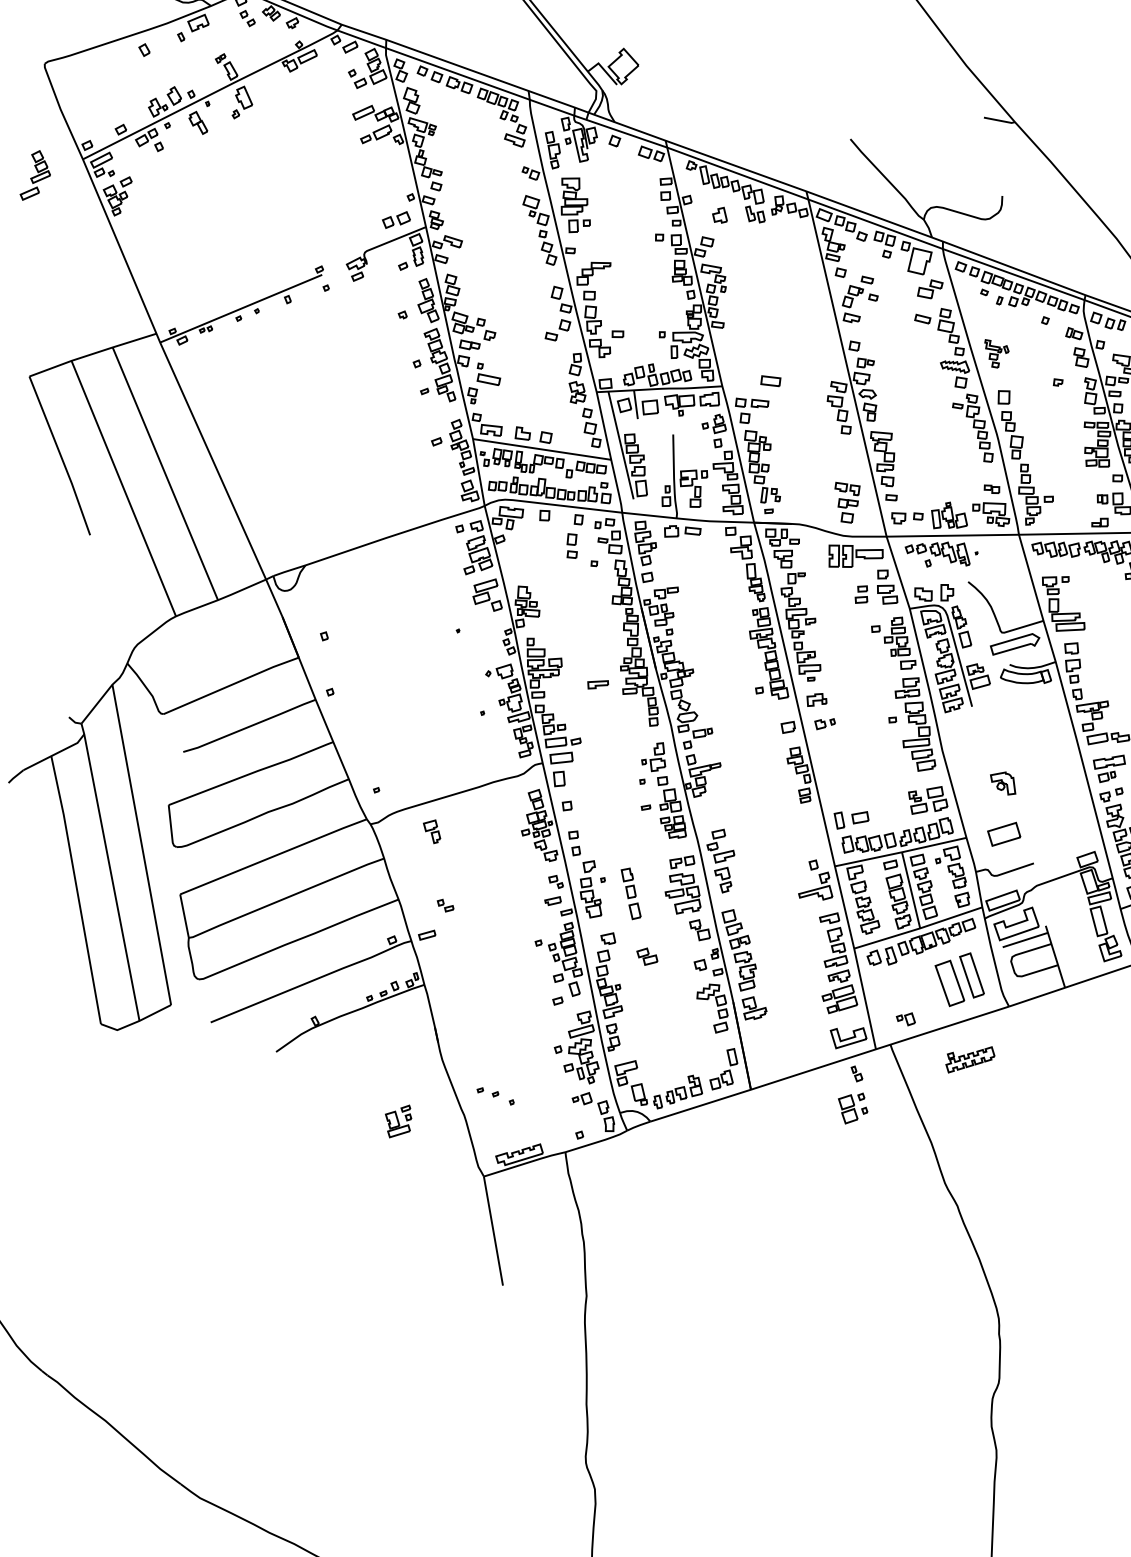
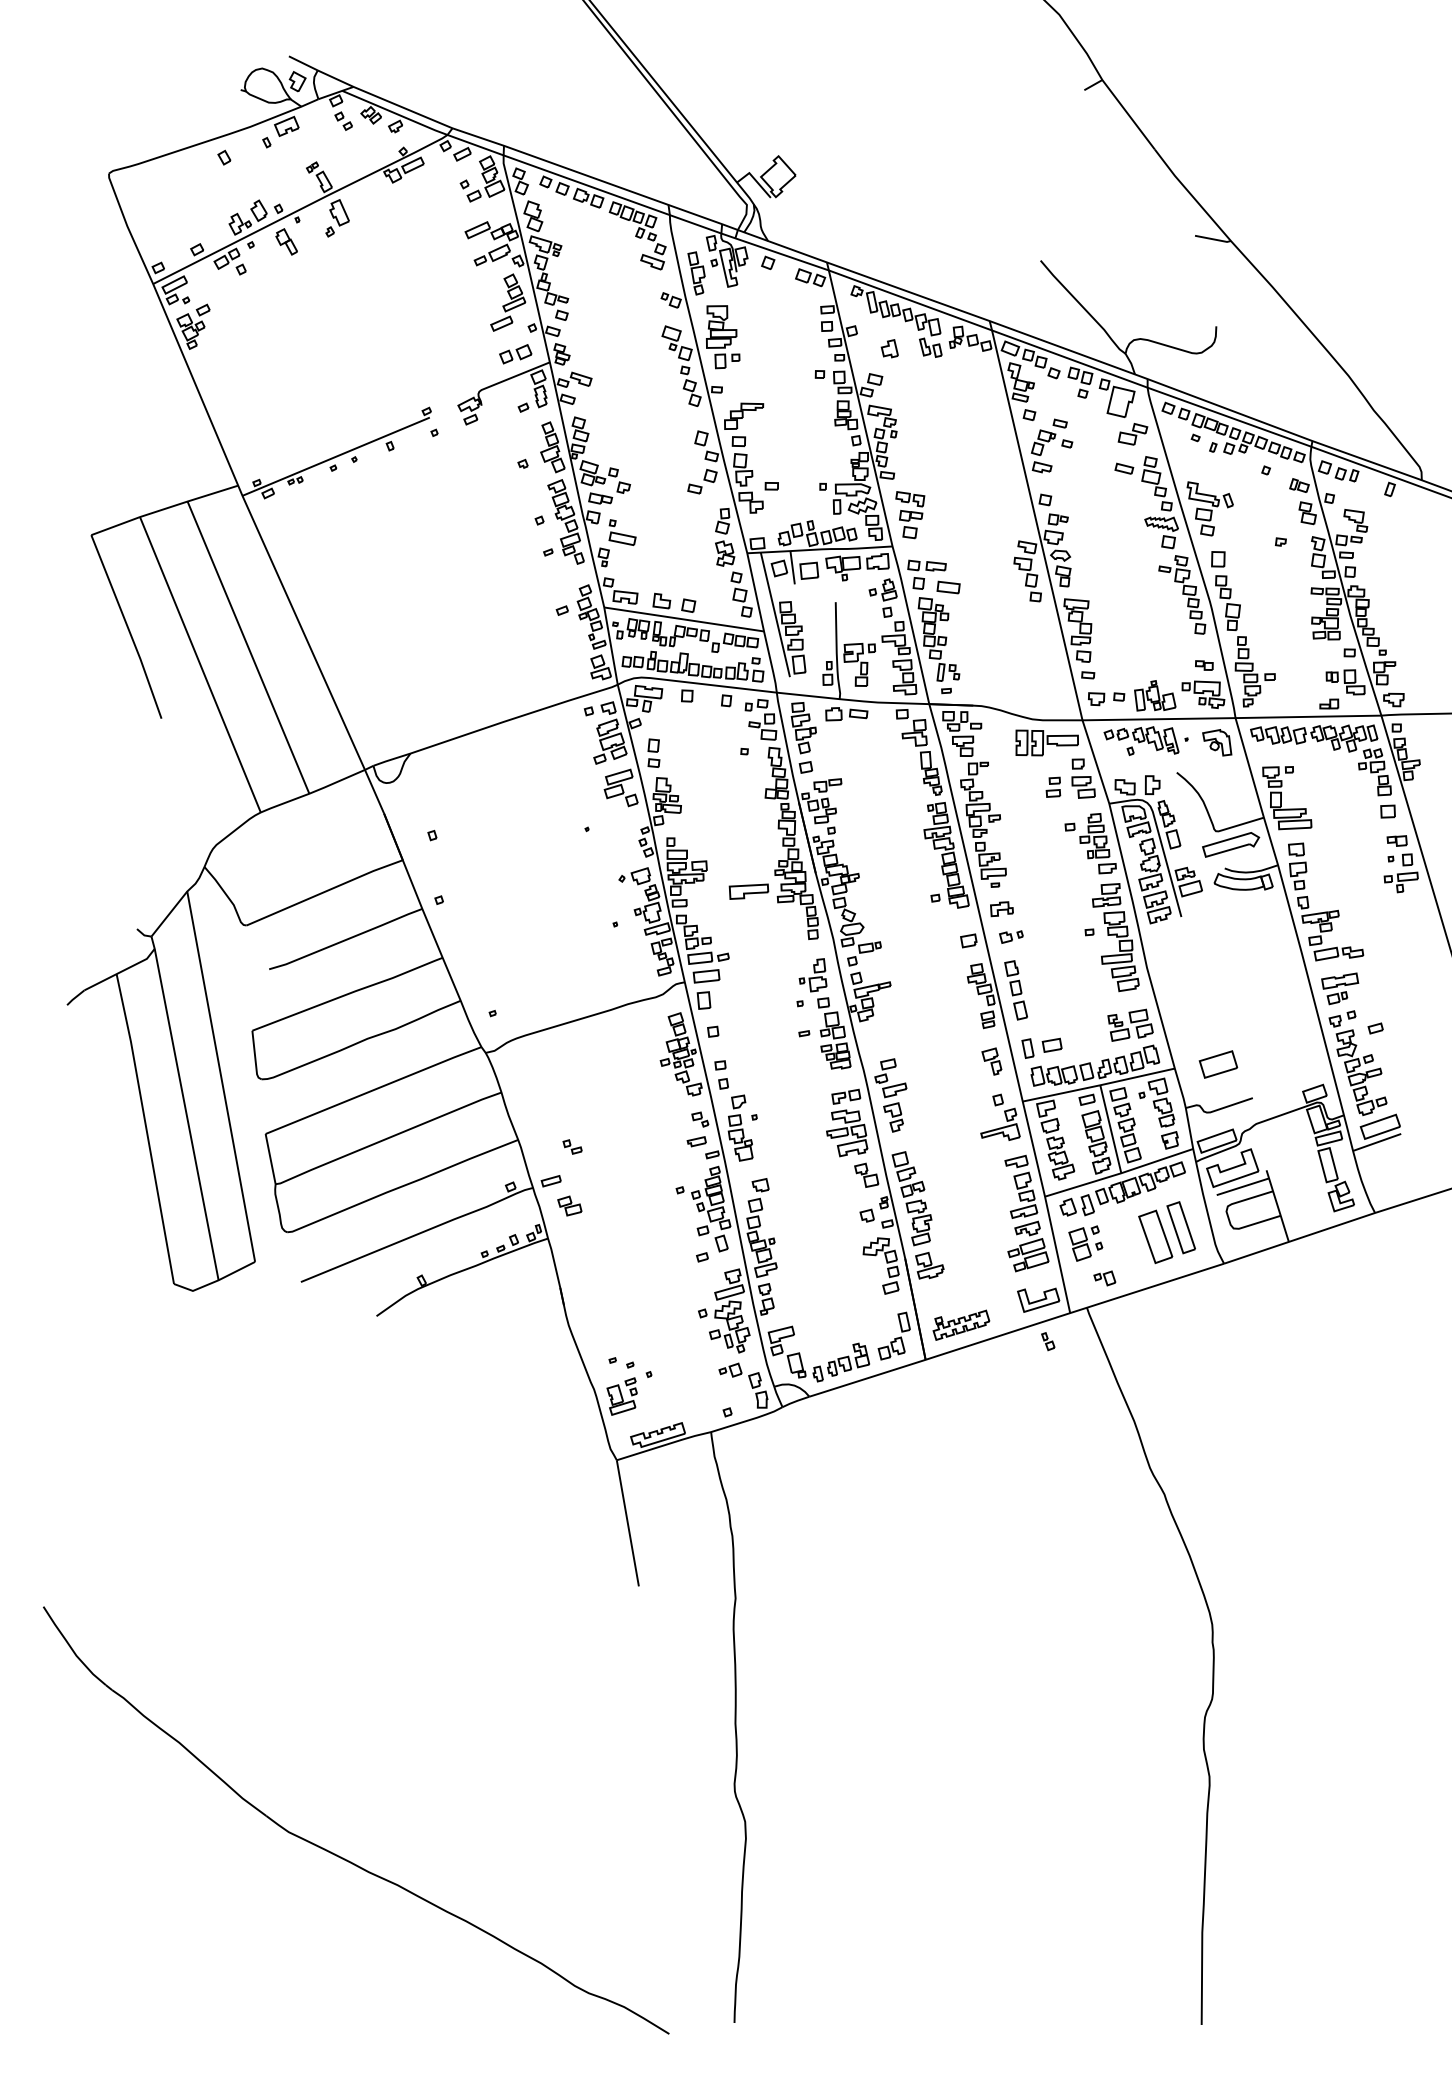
part: (35, 175) -> (508, 302), moved
part: (996, 353) -> (1209, 508), size x1.67
part: (770, 381) -> (948, 587), moved
part: (847, 503) -> (910, 515), moved
part: (571, 545) -> (653, 752), moved
part: (597, 684) -> (748, 891), size x1.67
part: (1003, 783) -> (1217, 742), moved
part: (431, 831) -> (991, 1061), moved
part: (630, 893) -> (1015, 990), moved
part: (647, 956) -> (569, 1205), moved
part: (970, 1059) -> (961, 1324), moved
part: (852, 1108) -> (1085, 1243), moved
part: (398, 1121) -> (621, 1396), moved

